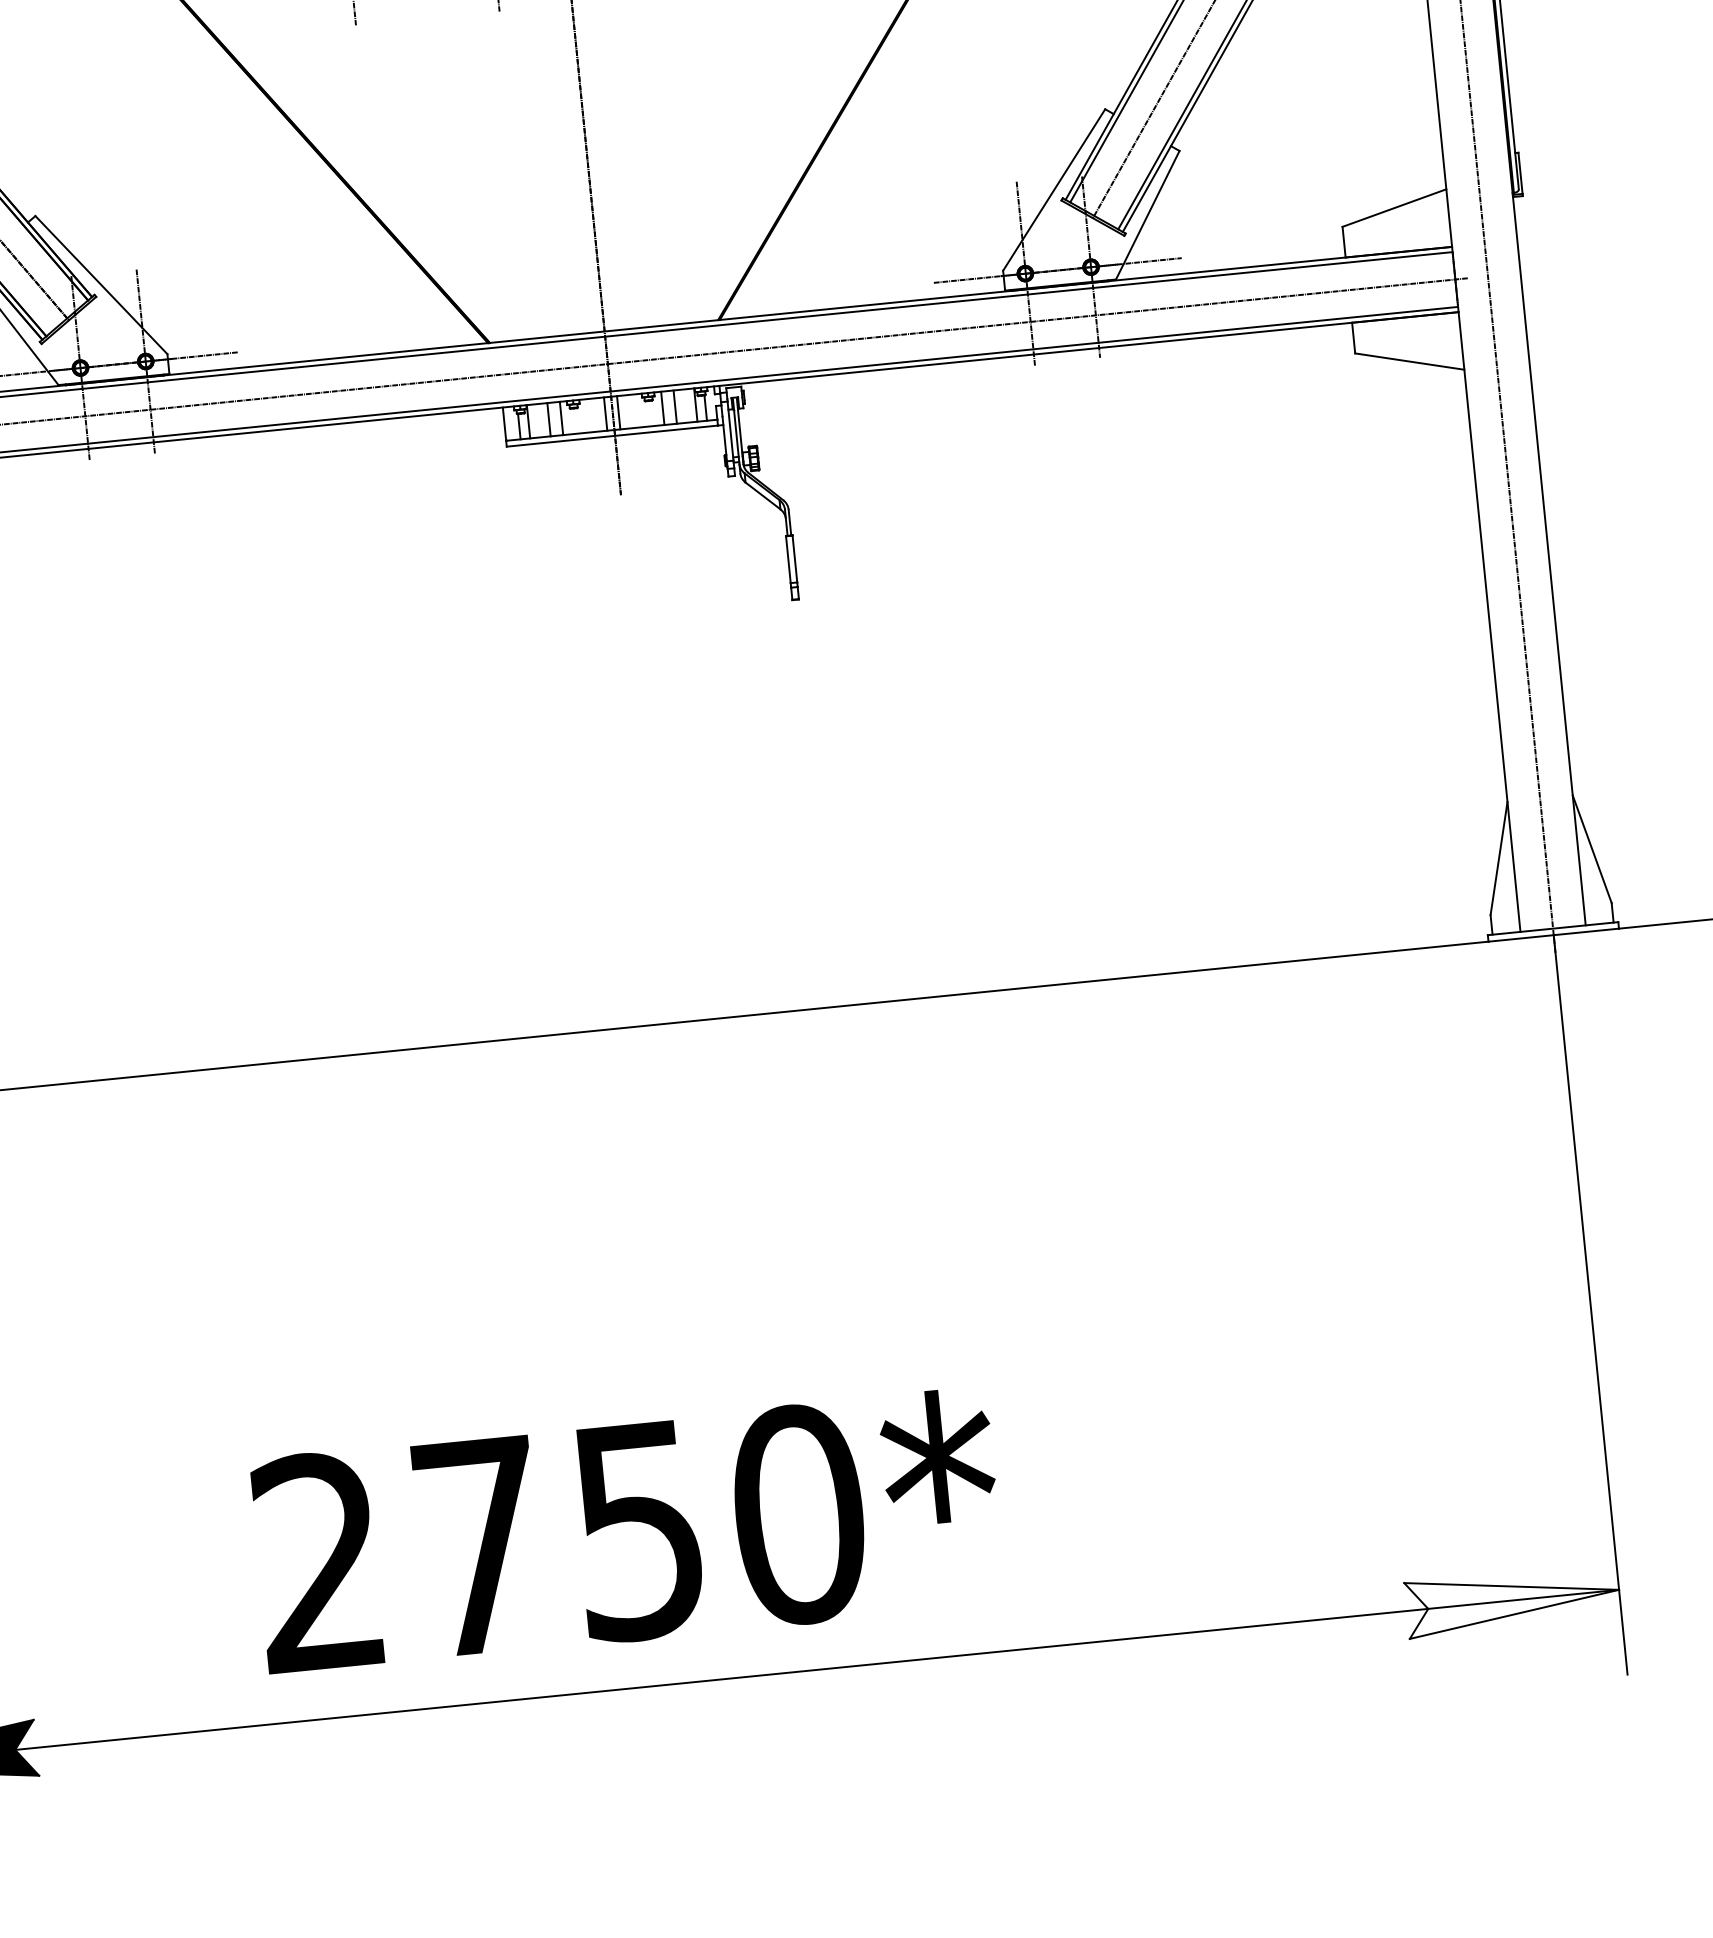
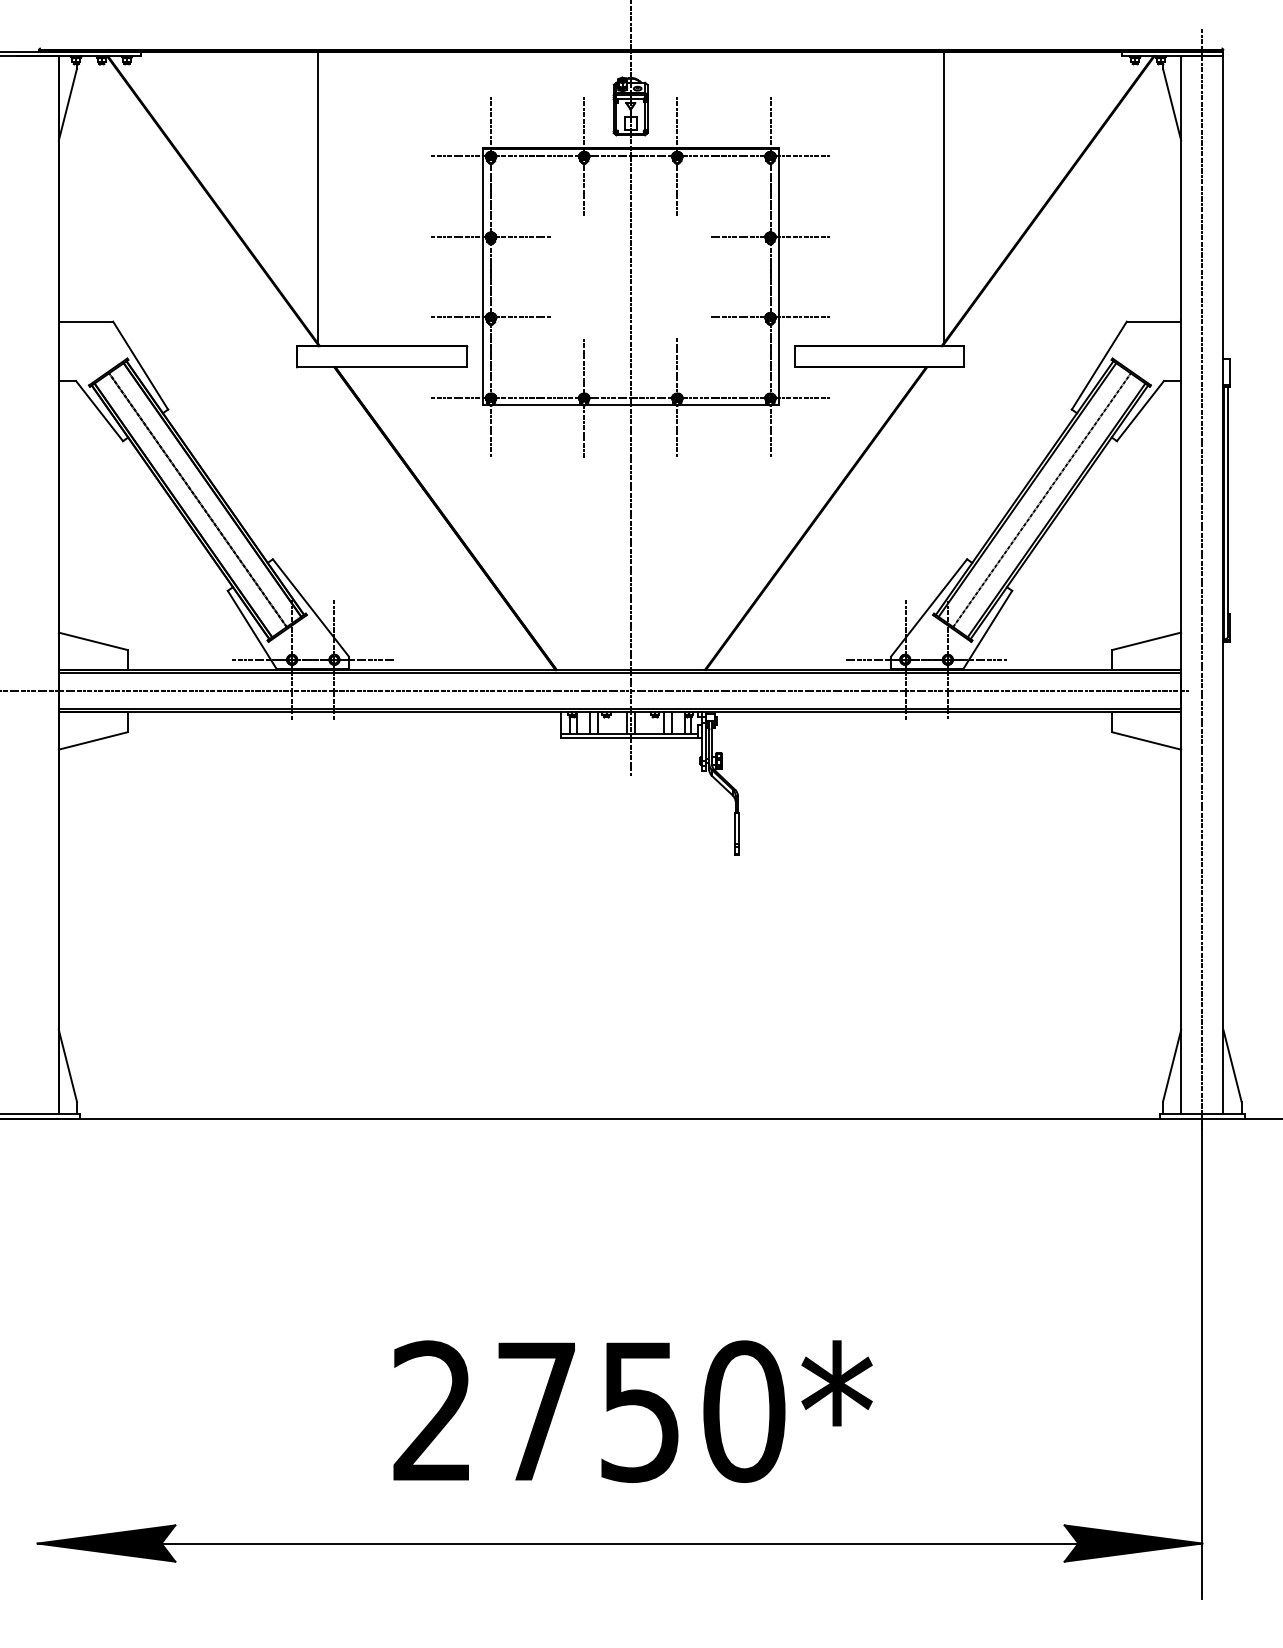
text: (626, 1531) -> (632, 1411), moved
fill: (1513, 1600) -> (1133, 1543), added

